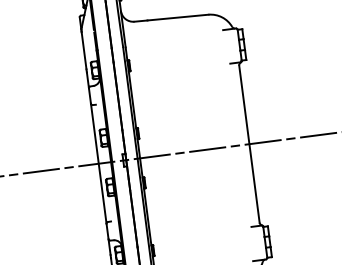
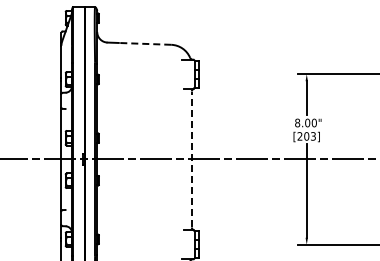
line: (177, 17) -> (144, 43), solid -> dashed
line: (249, 144) -> (191, 159), solid -> dashed

